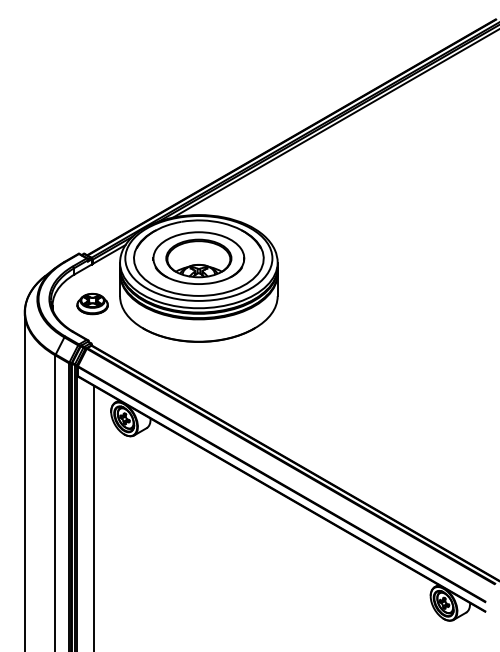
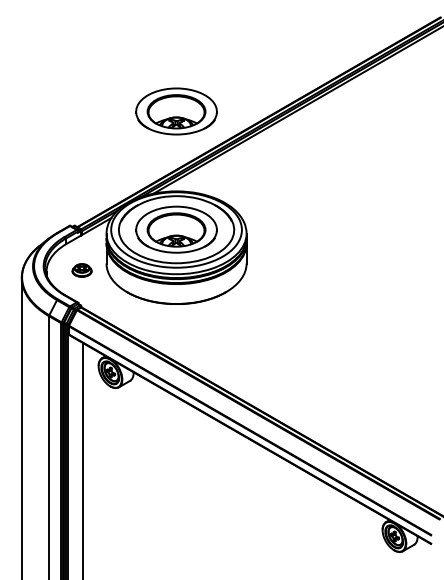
part: (198, 124) -> (176, 110), added
part: (92, 303) -> (82, 270), size x0.7

